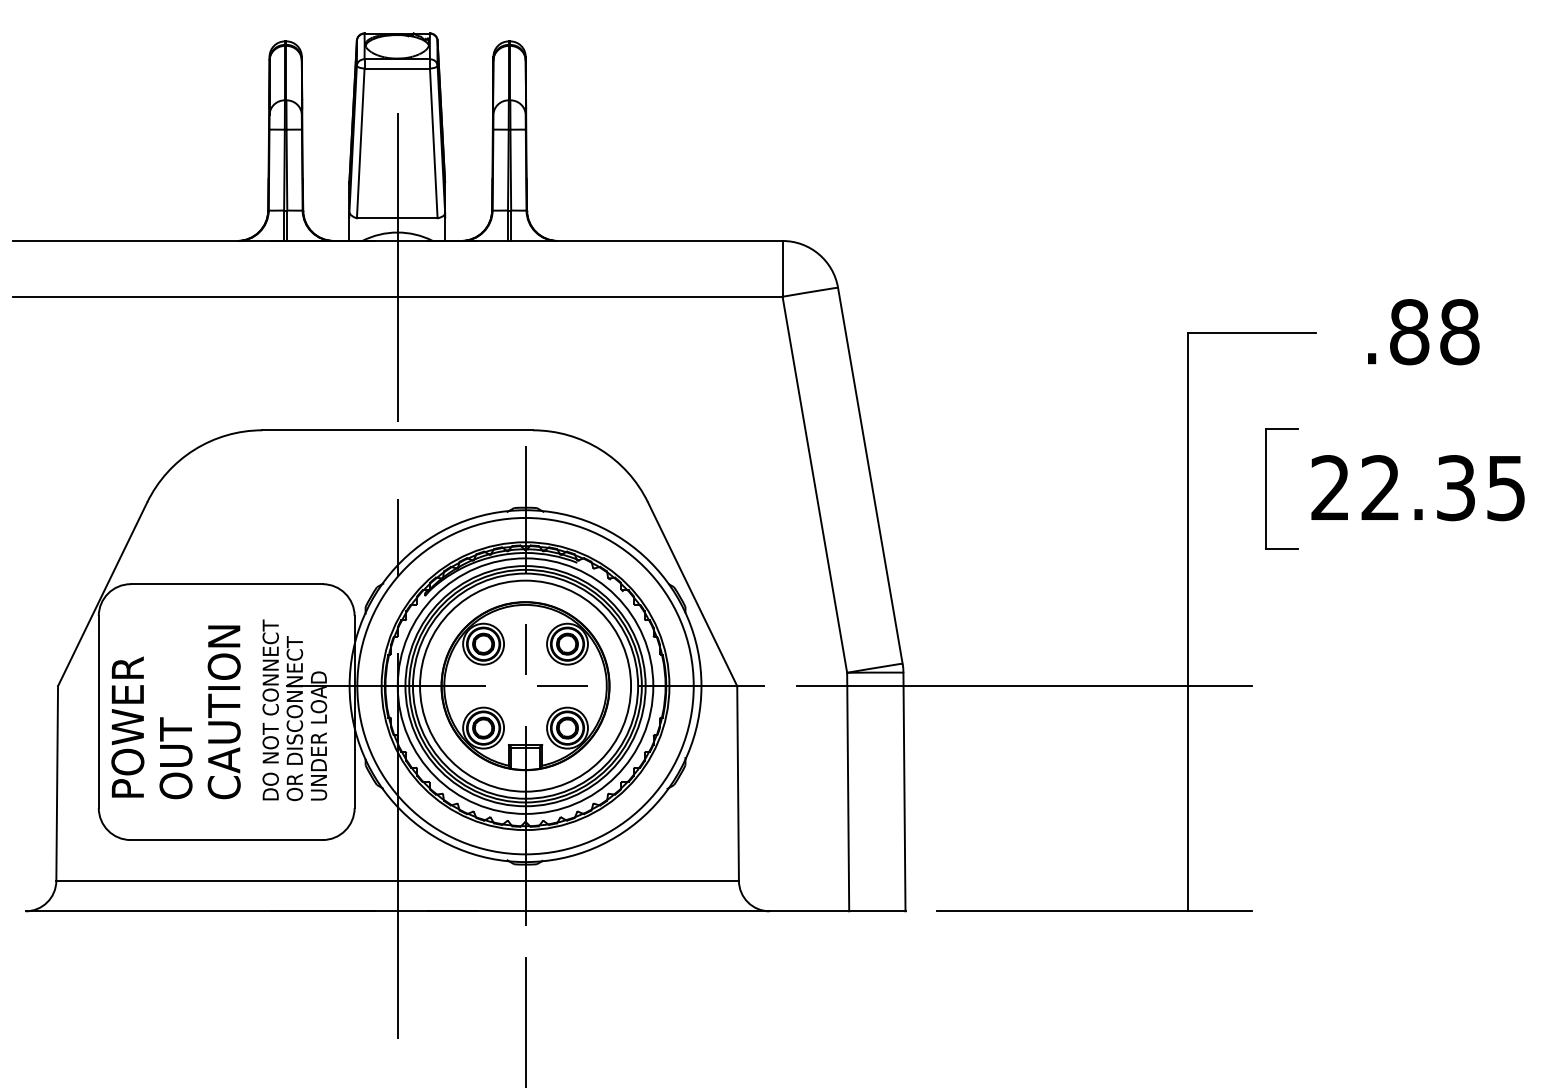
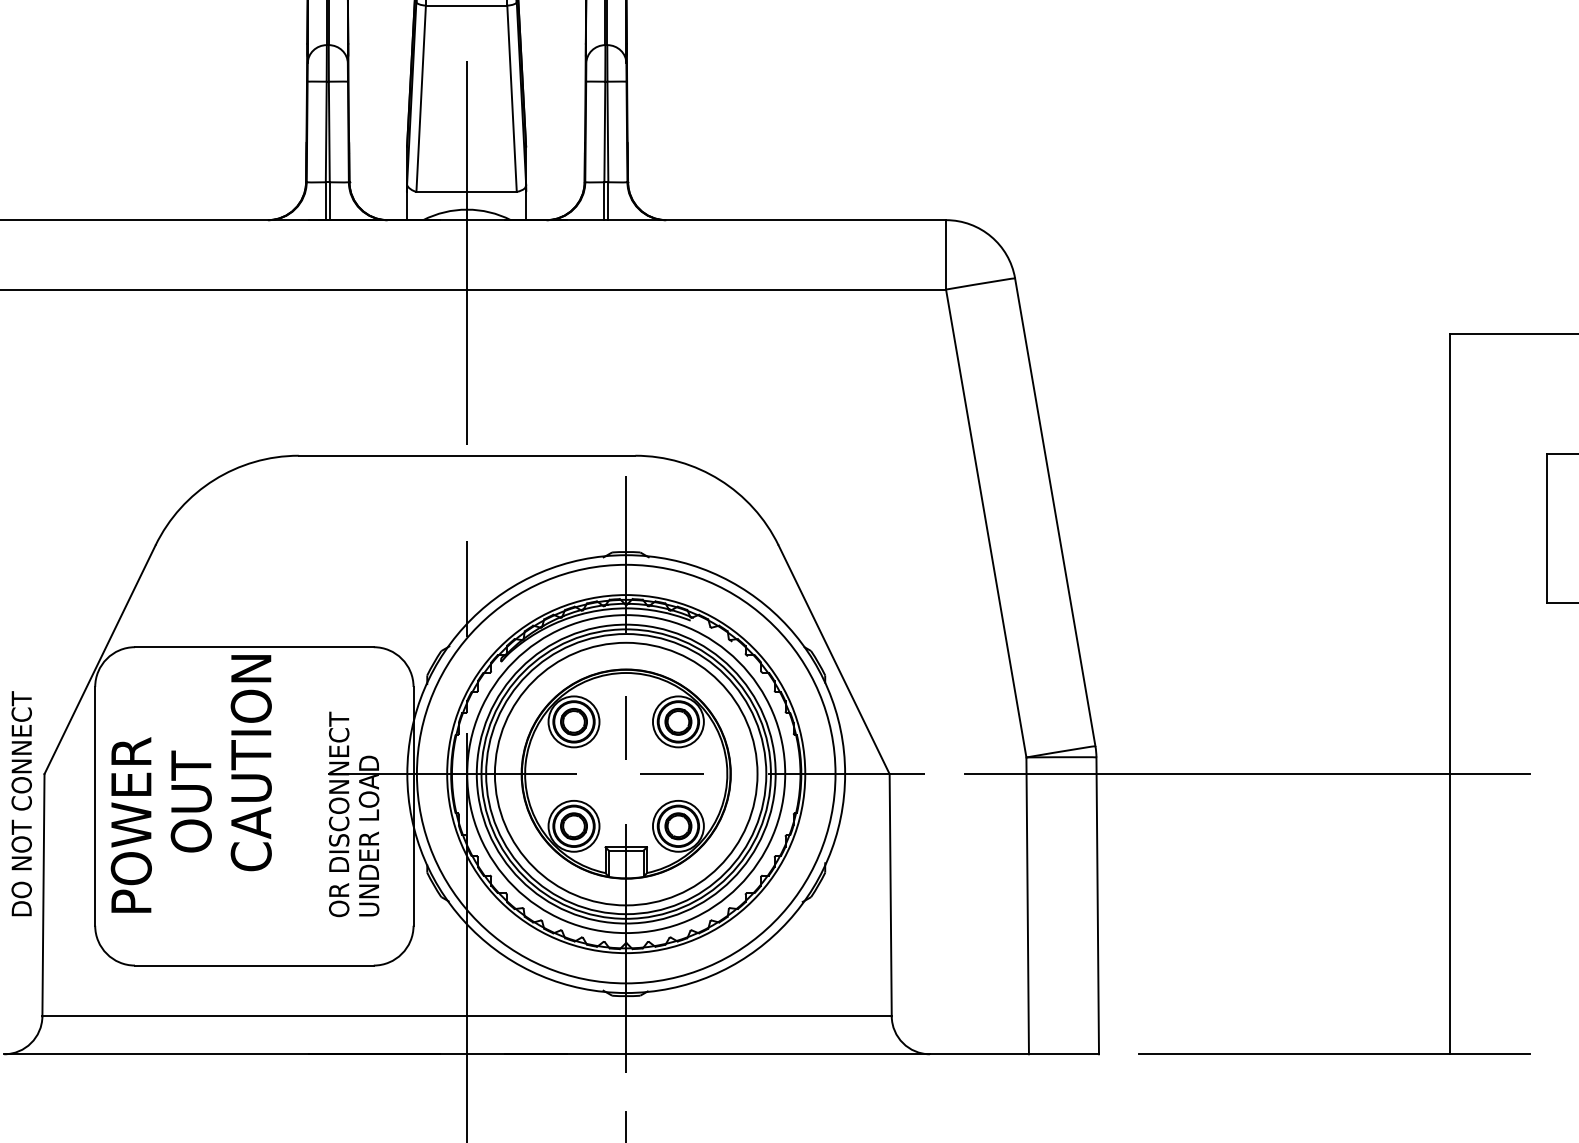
text: (270, 709) -> (21, 803), moved
text: (223, 712) -> (250, 763), moved
text: (175, 758) -> (190, 801), moved

